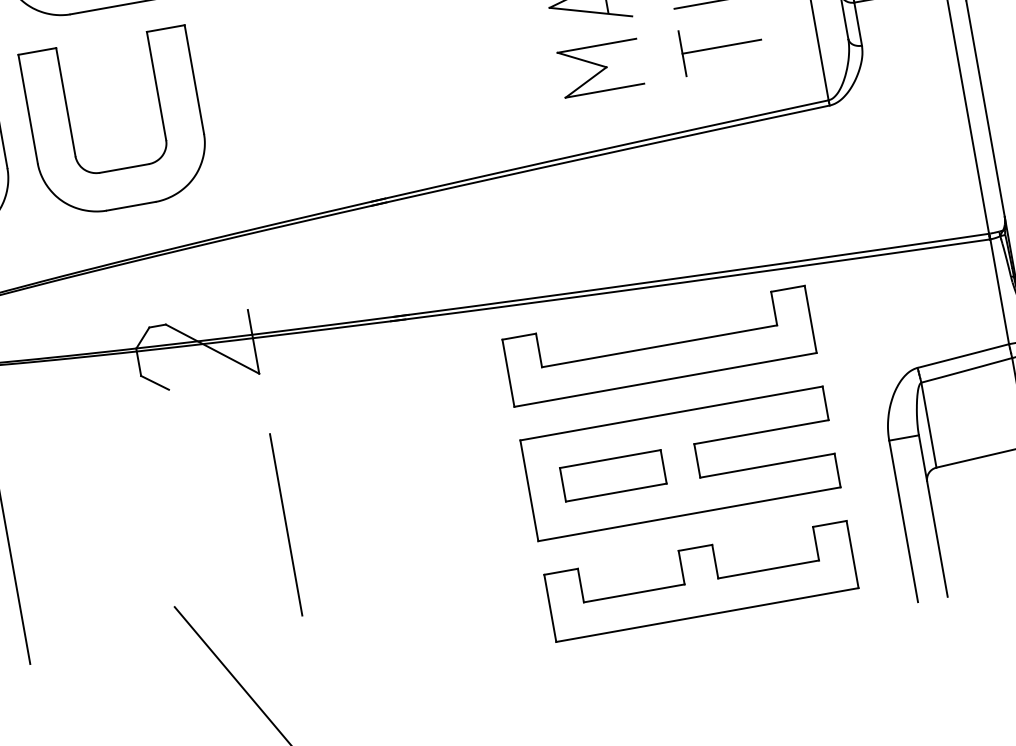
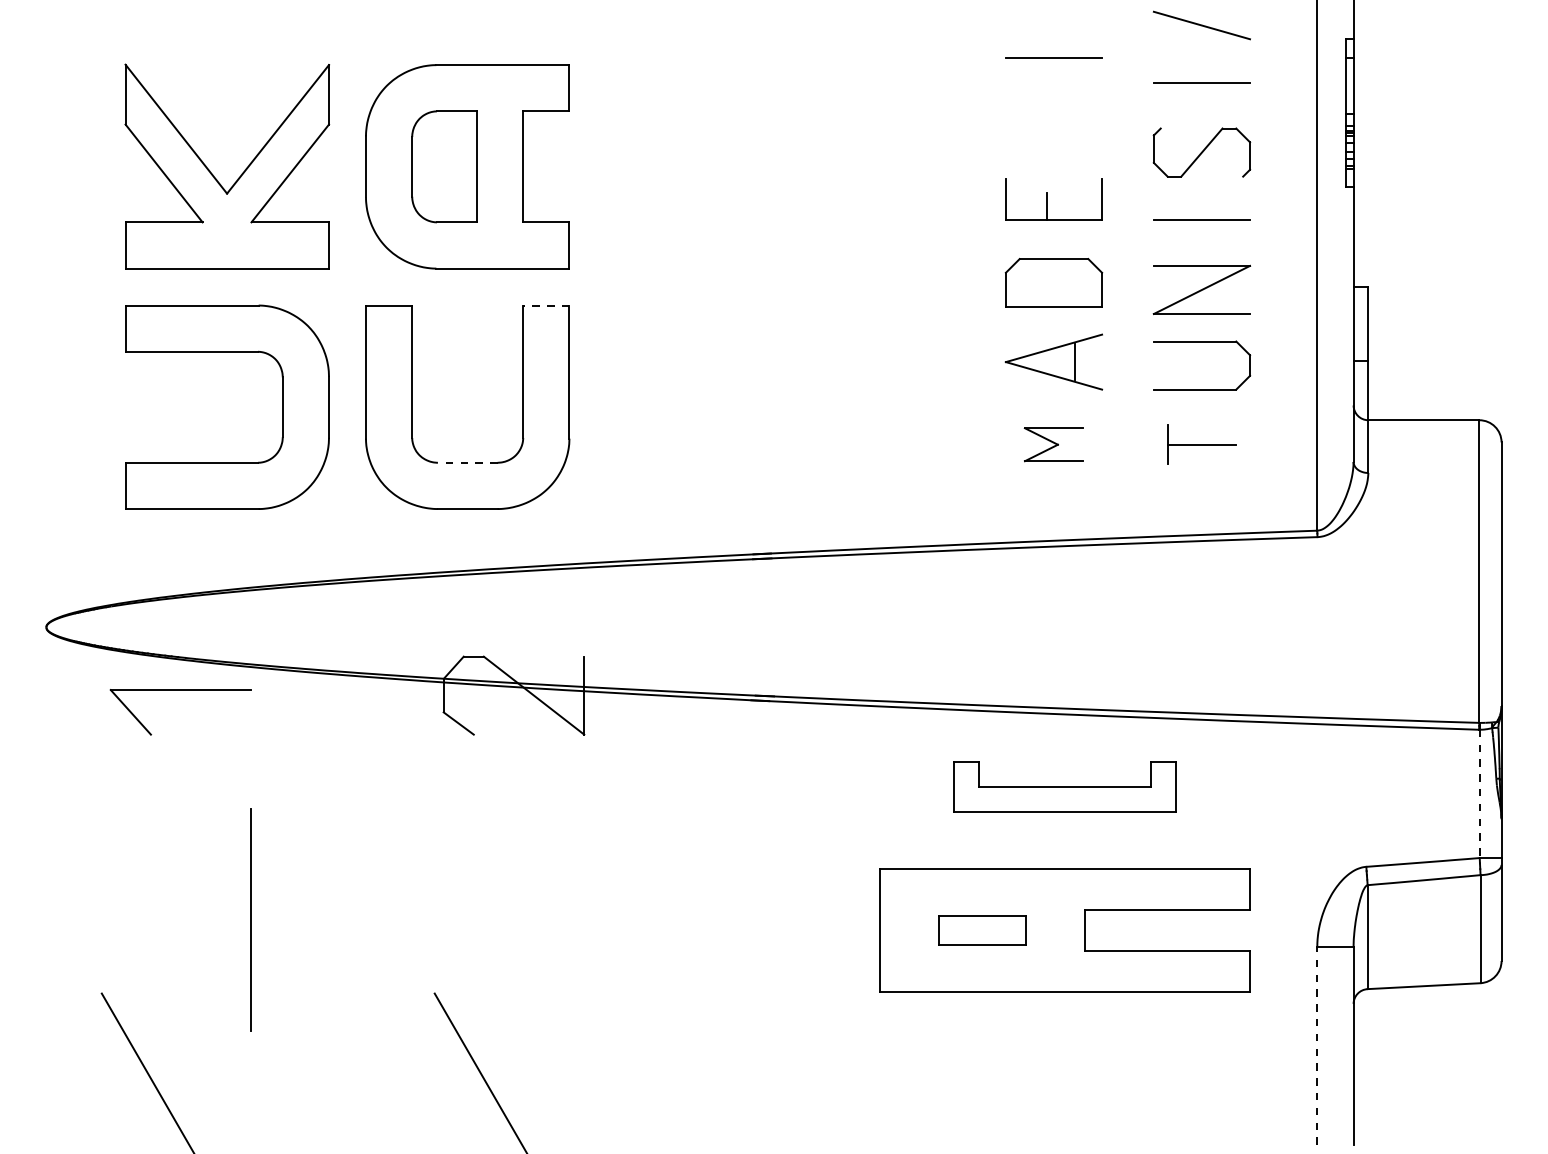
line: (165, 28) -> (545, 305), solid -> dashed
part: (721, 46) -> (1201, 444), size x0.7
part: (600, 68) -> (1053, 444), size x0.6
line: (124, 168) -> (467, 462), solid -> dashed
line: (999, 292) -> (1479, 794), solid -> dashed
part: (659, 346) -> (1064, 786), size x0.6
part: (613, 475) -> (982, 930), size x0.7
line: (903, 521) -> (1317, 1045), solid -> dashed
line: (286, 524) -> (584, 919), removed
part: (701, 581) -> (1064, 1074), removed

